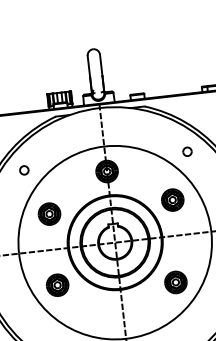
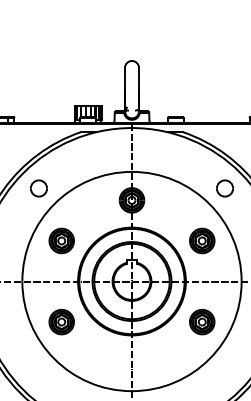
part: (187, 151) -> (224, 188), size x1.67
part: (23, 170) -> (38, 188), size x1.67
part: (176, 281) -> (202, 321), moved

